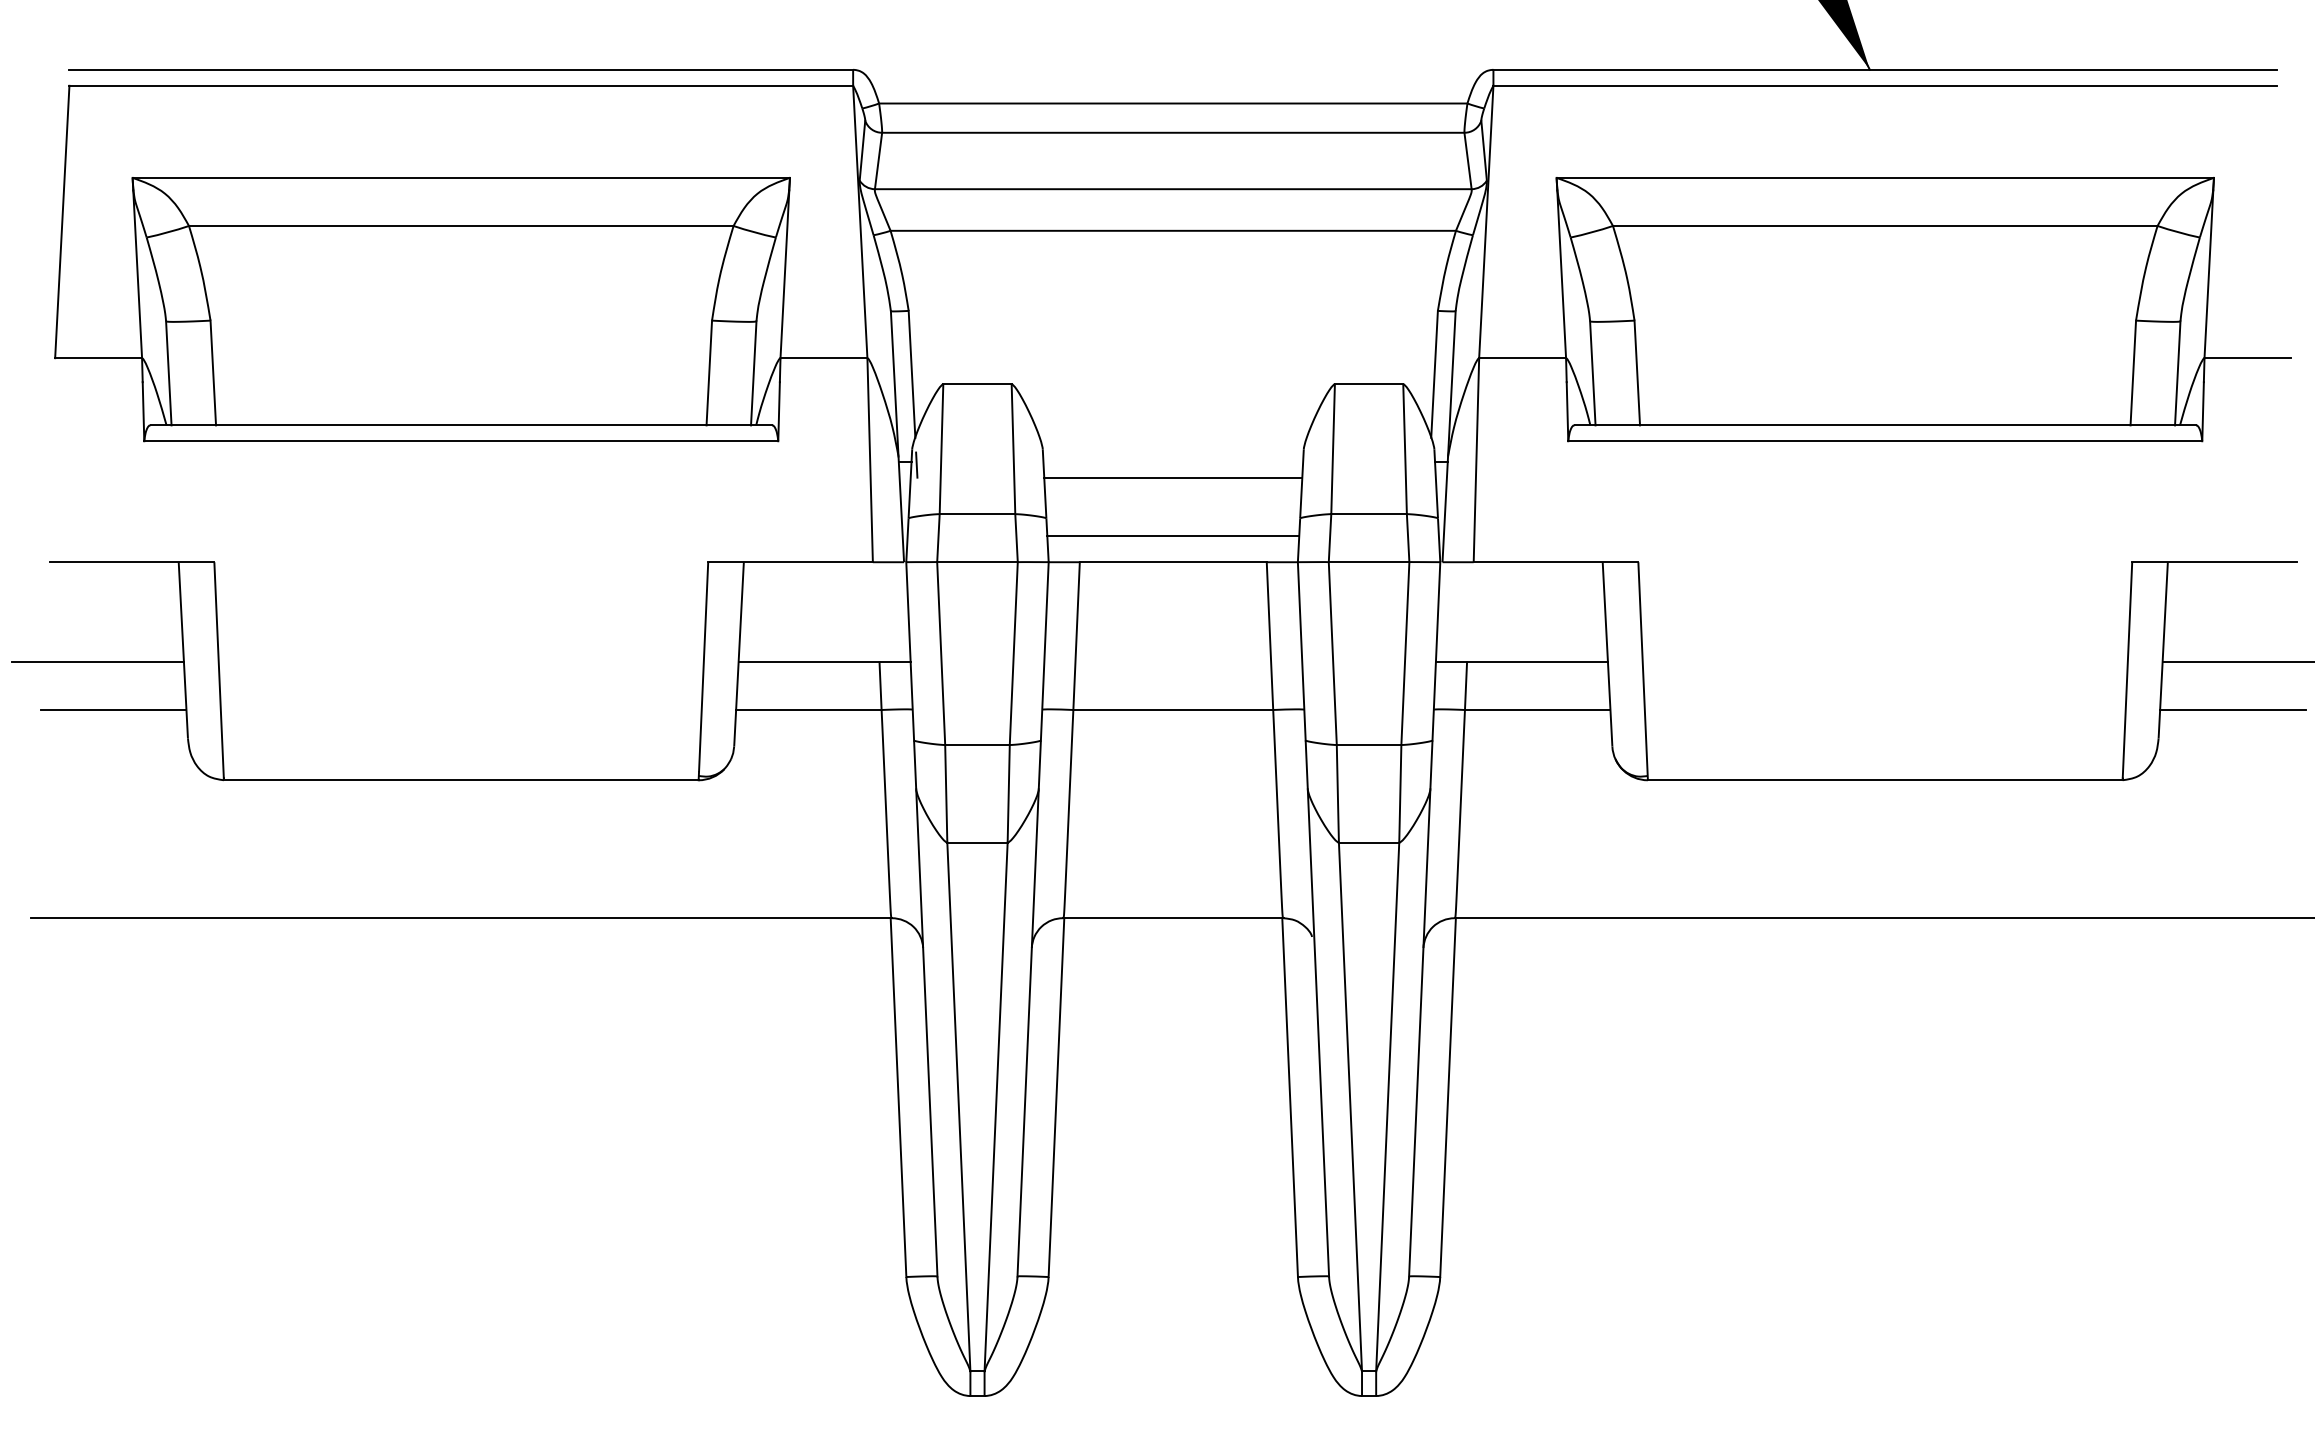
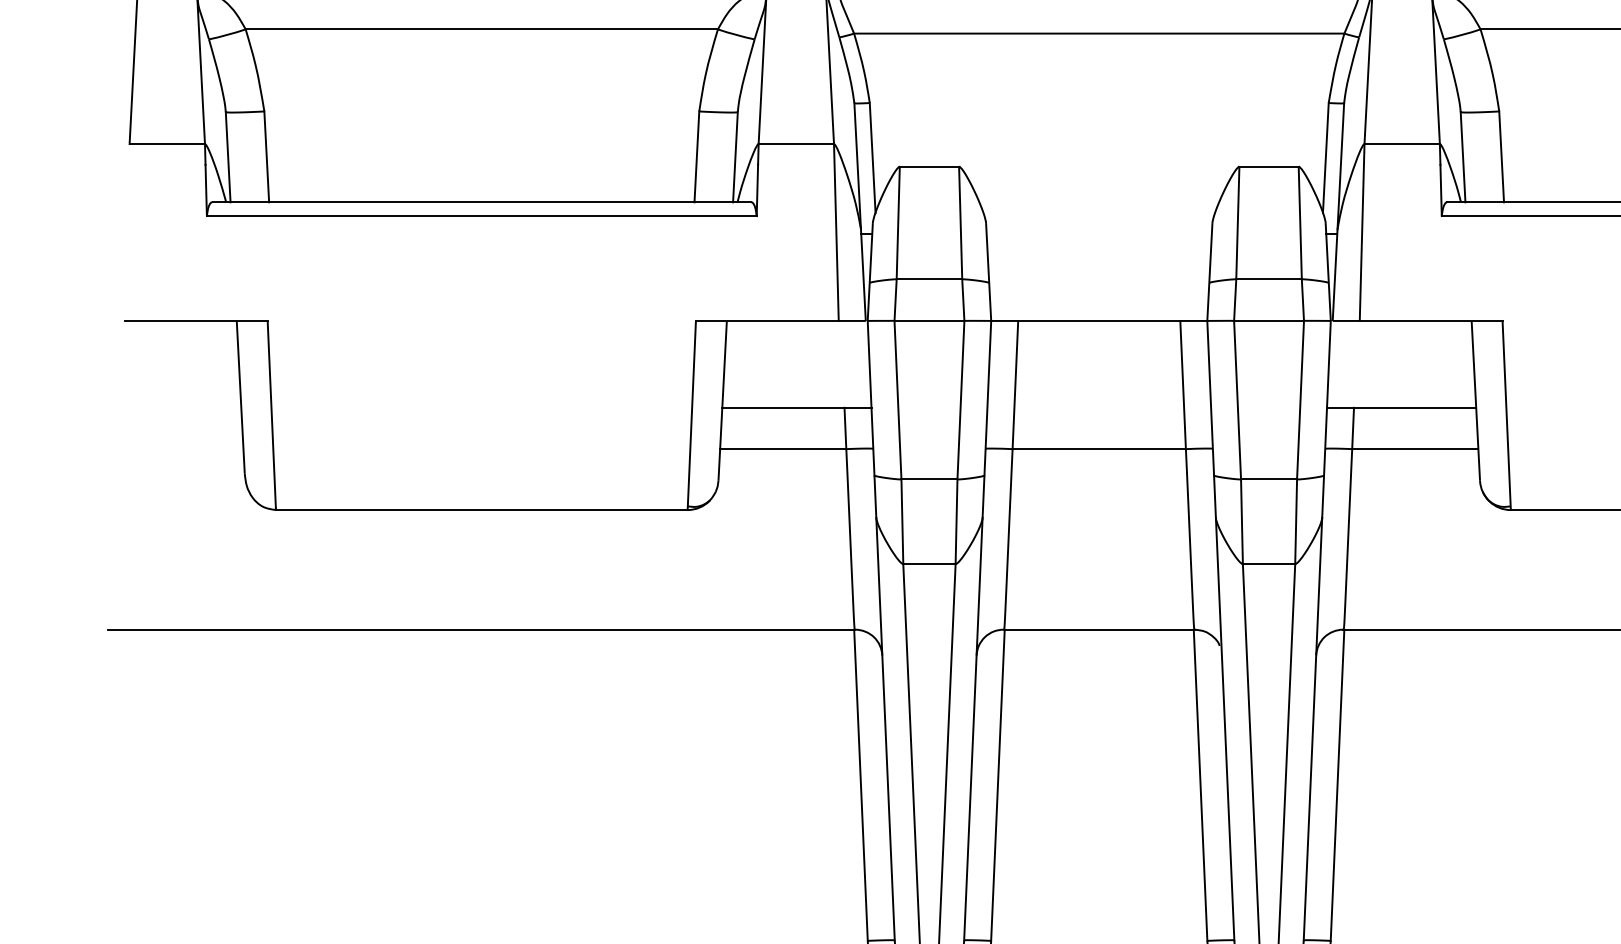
line: (916, 464) -> (876, 236), removed
line: (1173, 477) -> (1099, 247), removed
line: (1173, 535) -> (1099, 297), removed
line: (97, 662) -> (166, 407), removed
line: (113, 710) -> (180, 449), removed

